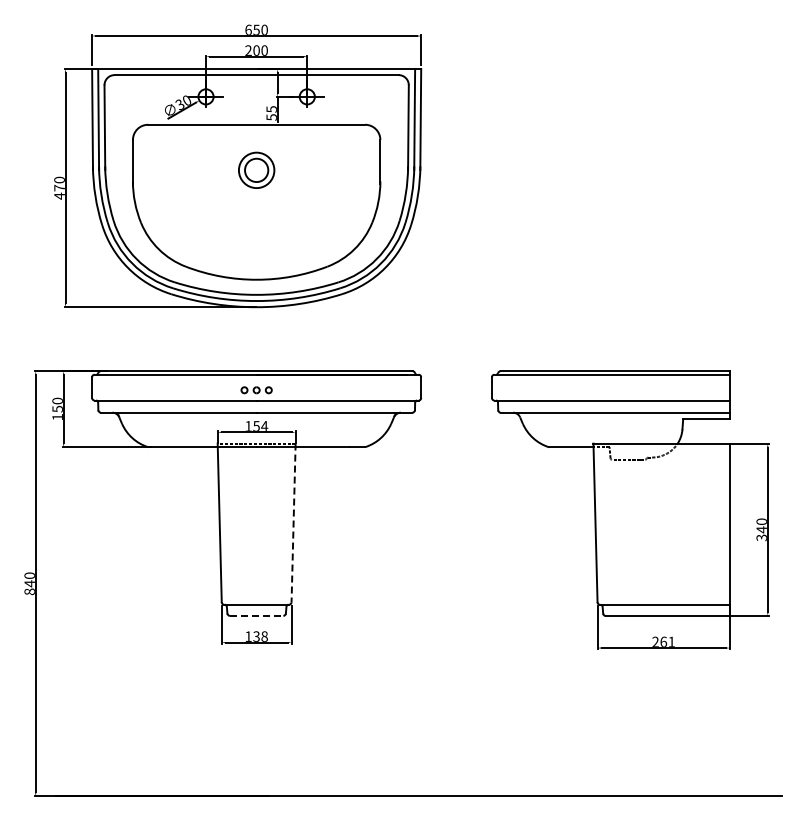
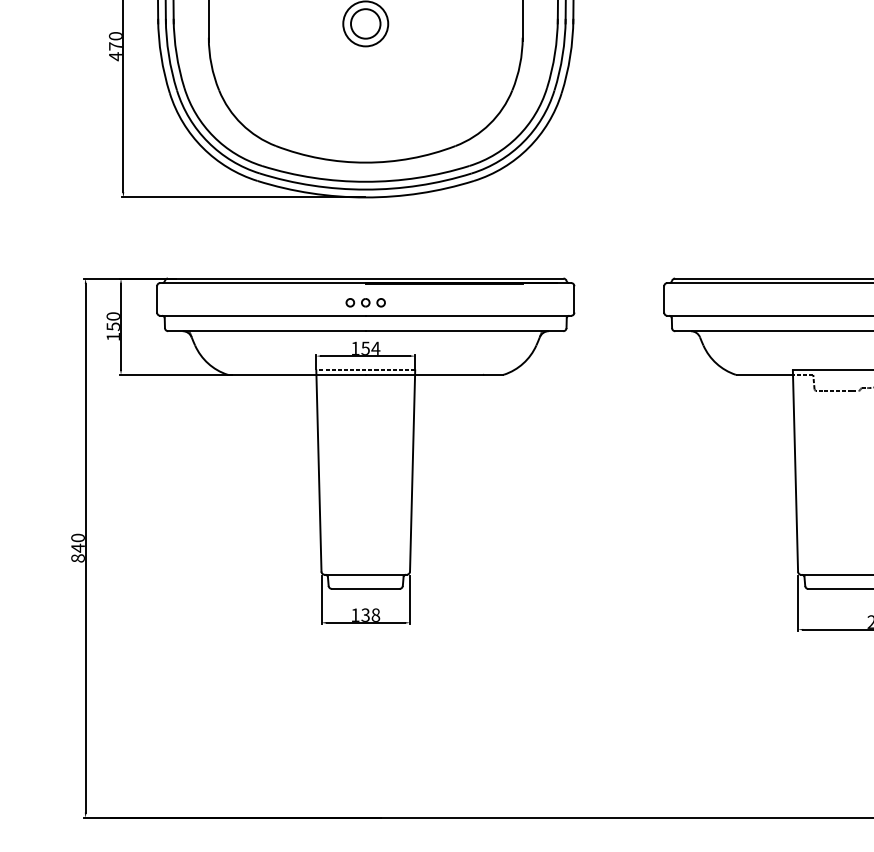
line: (293, 523) -> (412, 471), dashed -> solid
line: (256, 615) -> (365, 588), dashed -> solid

